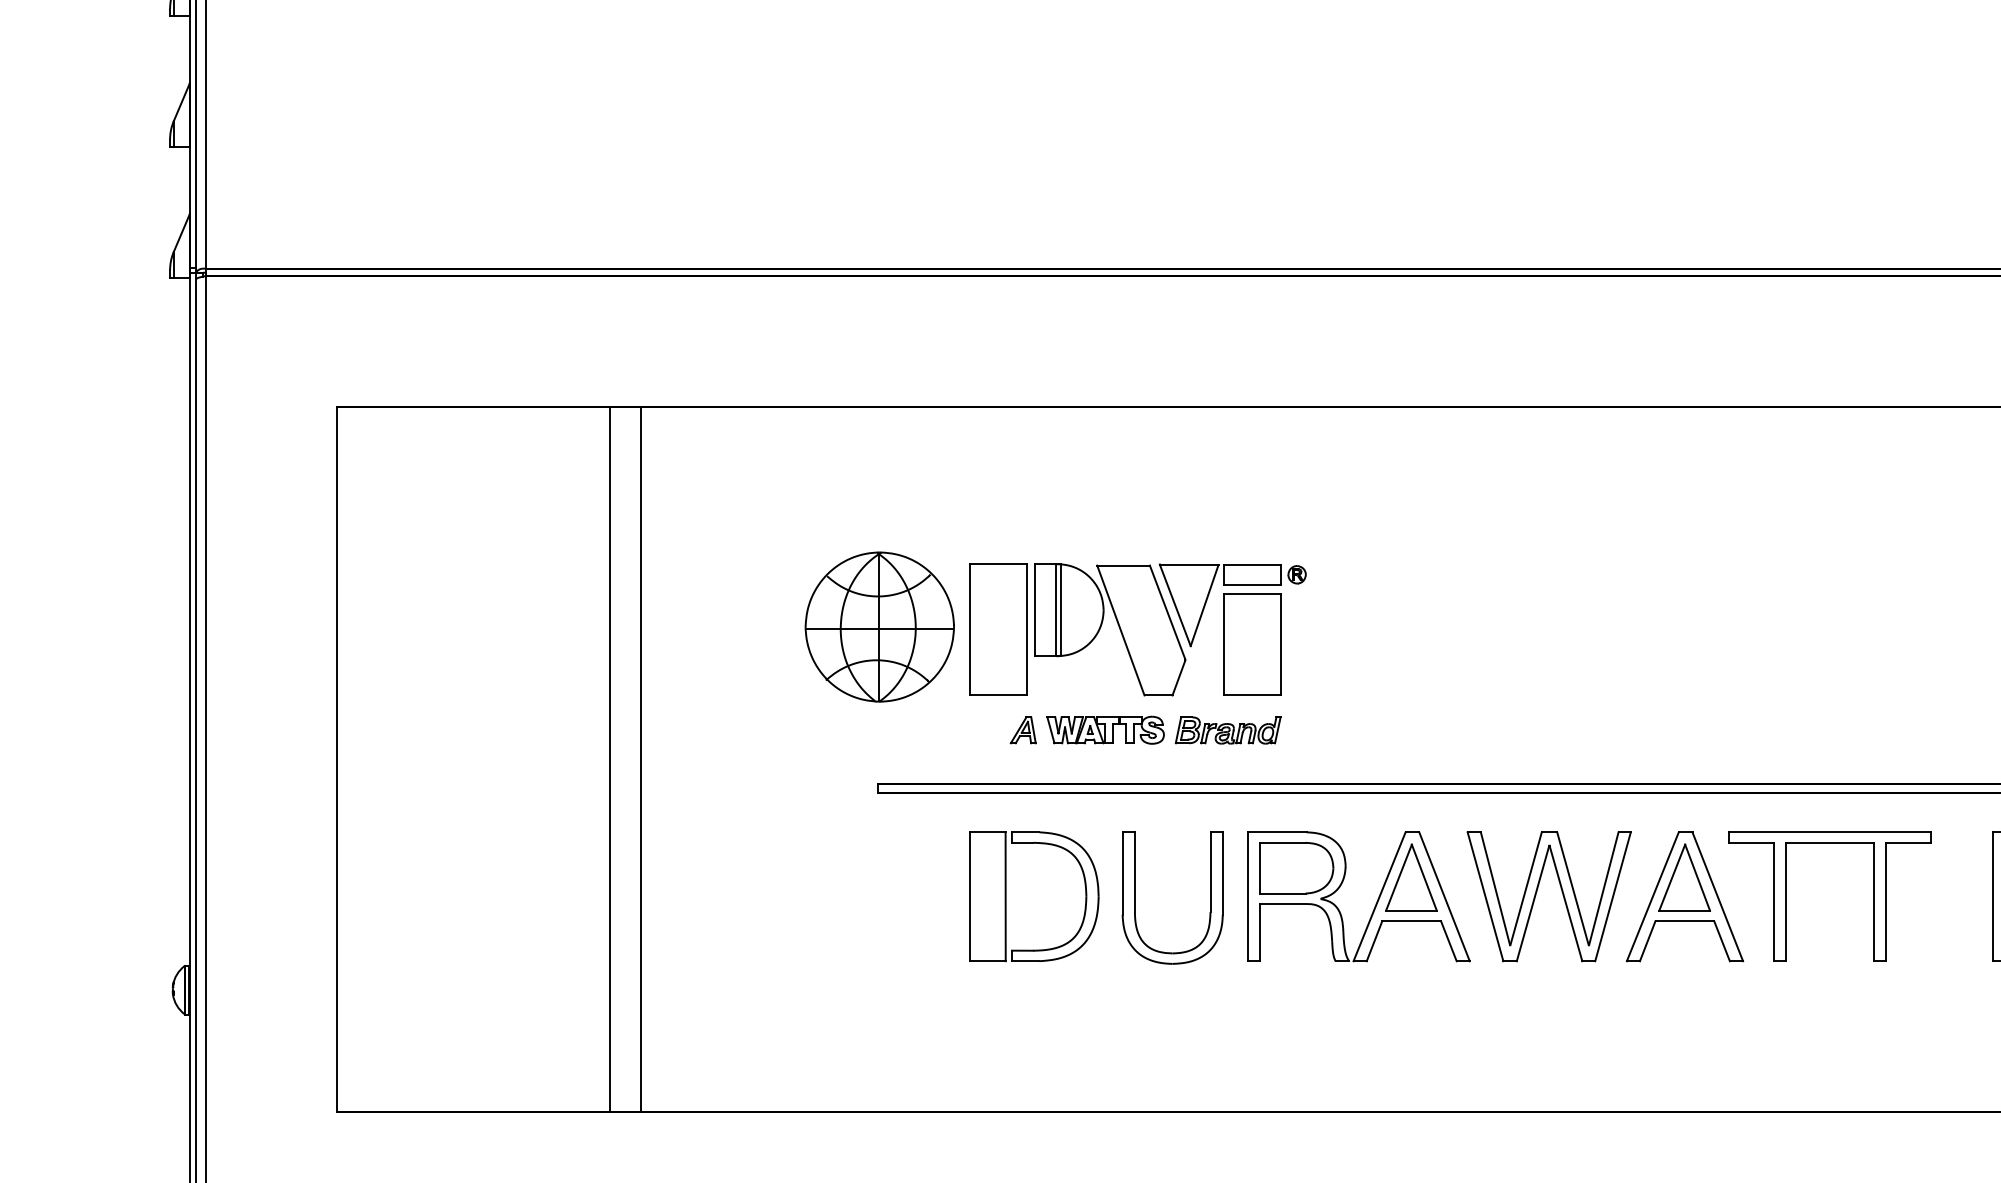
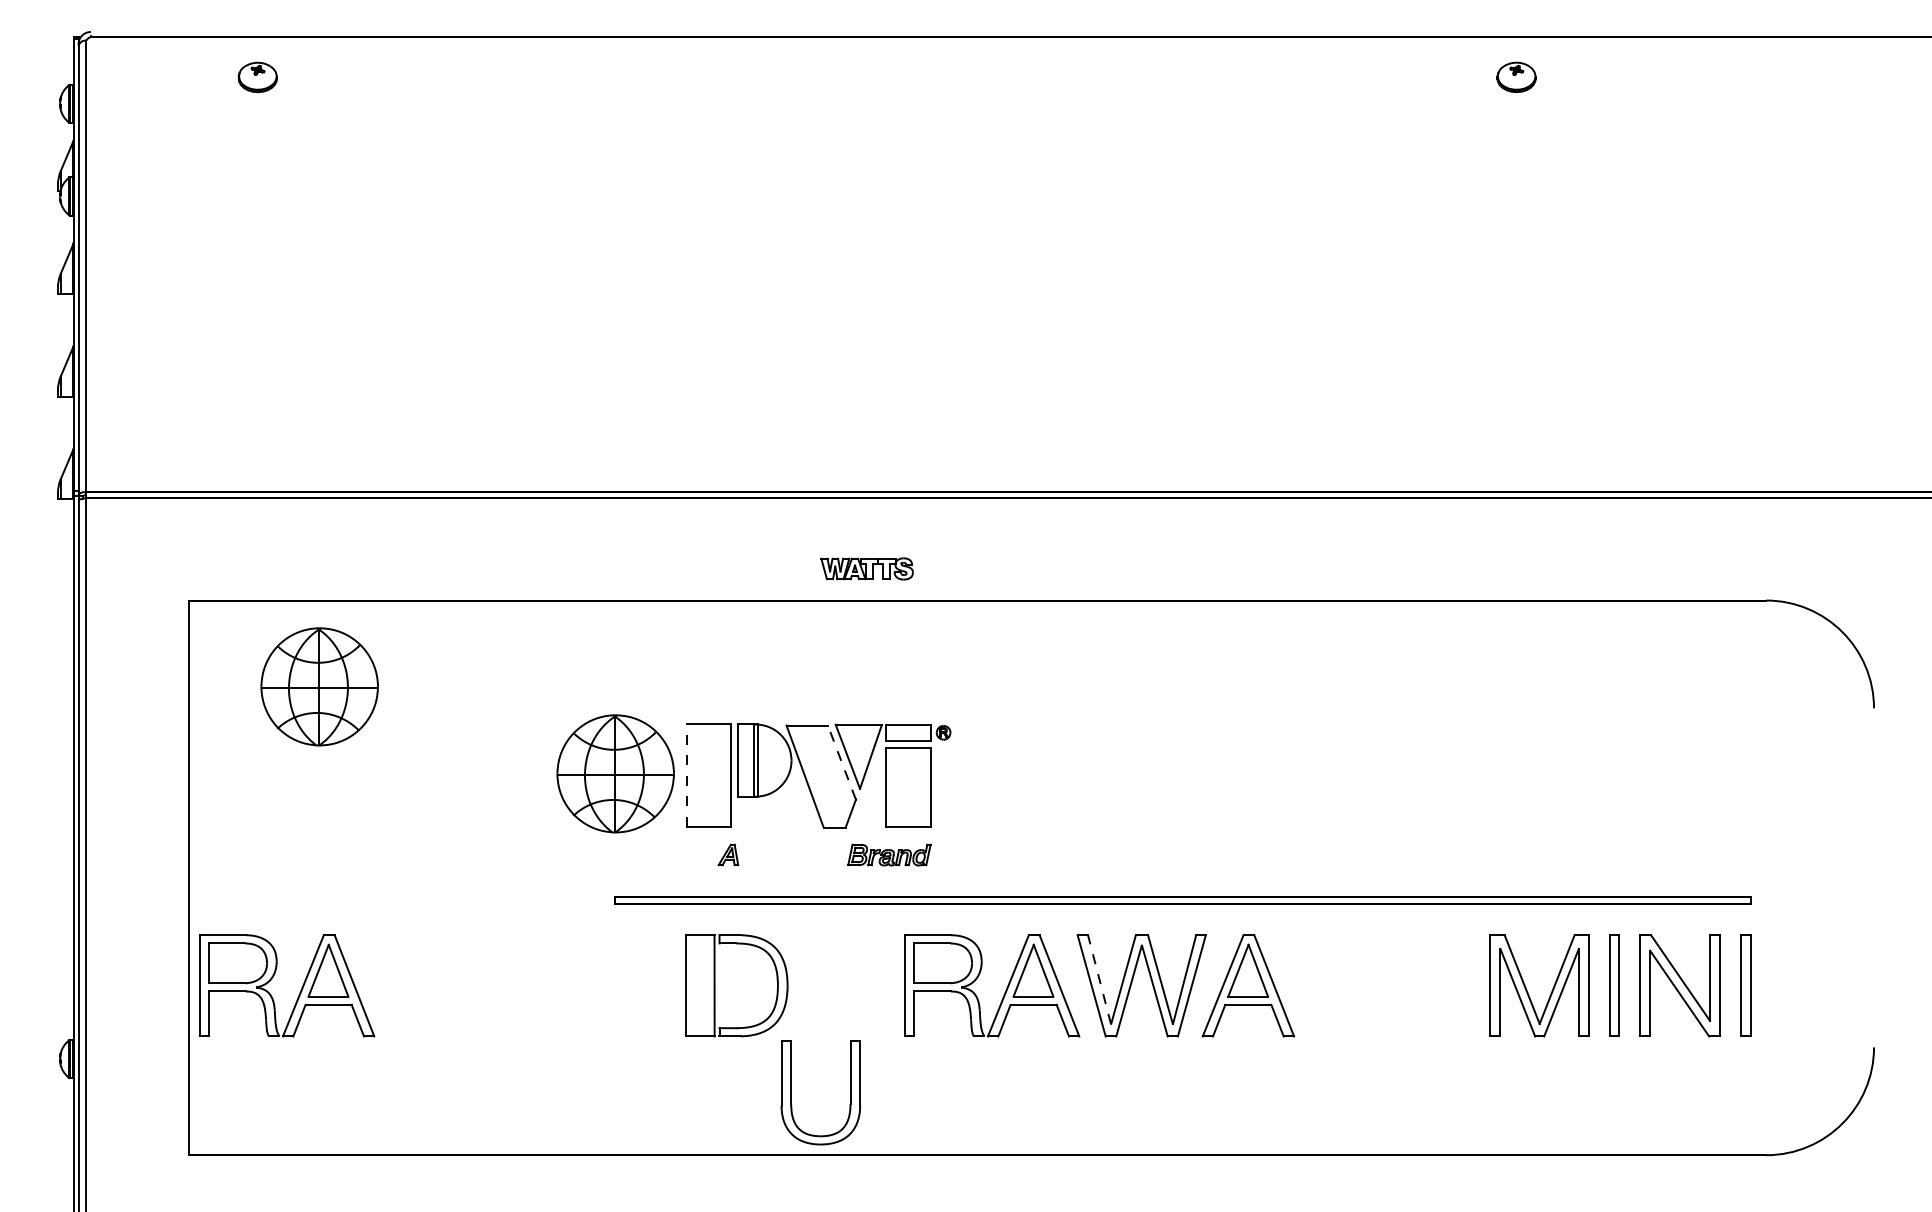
part: (502, 515) -> (319, 686), added
line: (1167, 611) -> (841, 761), solid -> dashed
line: (969, 629) -> (686, 775), solid -> dashed
part: (1104, 729) -> (866, 568), moved
line: (609, 758) -> (403, 877), removed
line: (640, 758) -> (427, 877), removed
line: (1495, 888) -> (1099, 979), solid -> dashed
part: (1786, 896) -> (1328, 985), removed
part: (1135, 897) -> (791, 1092), moved
part: (477, 905) -> (299, 992), added

